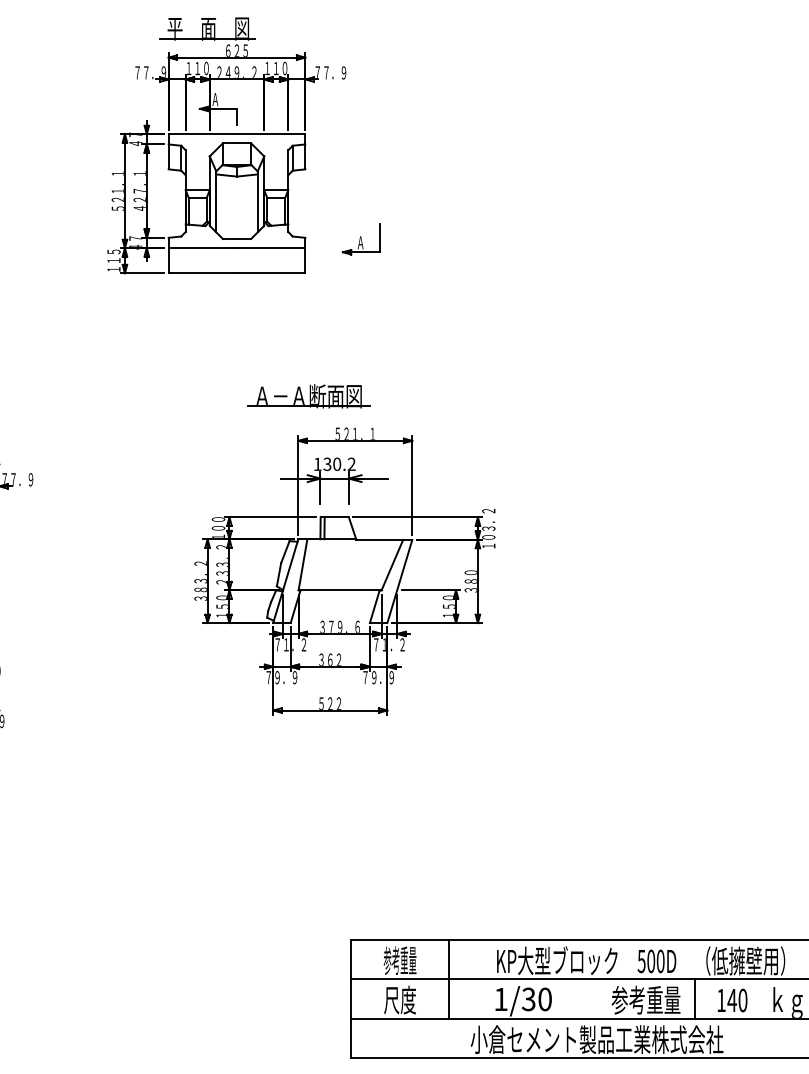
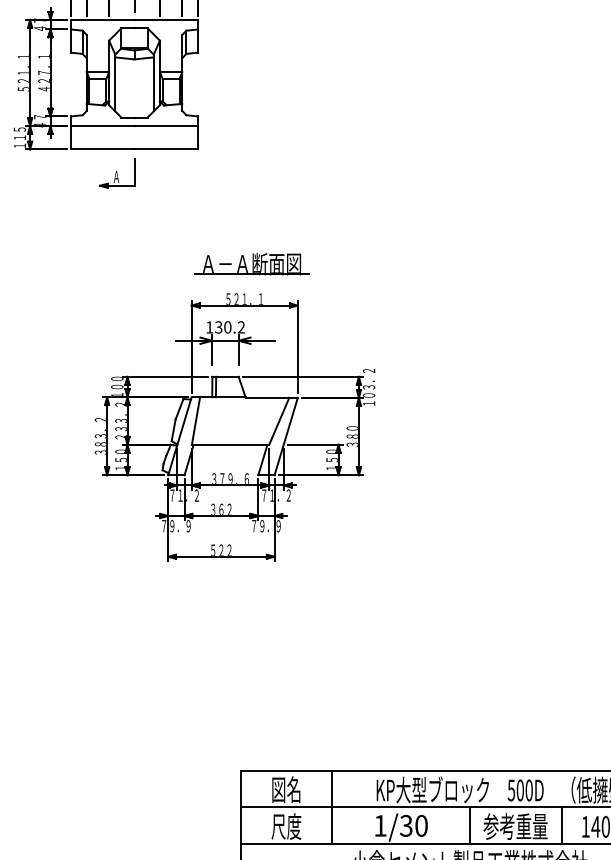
part: (360, 239) -> (116, 173), moved
part: (308, 396) -> (251, 264), moved
text: (399, 960) -> (285, 789), 参考重量 -> 図名
line: (597, 998) -> (470, 825), added

